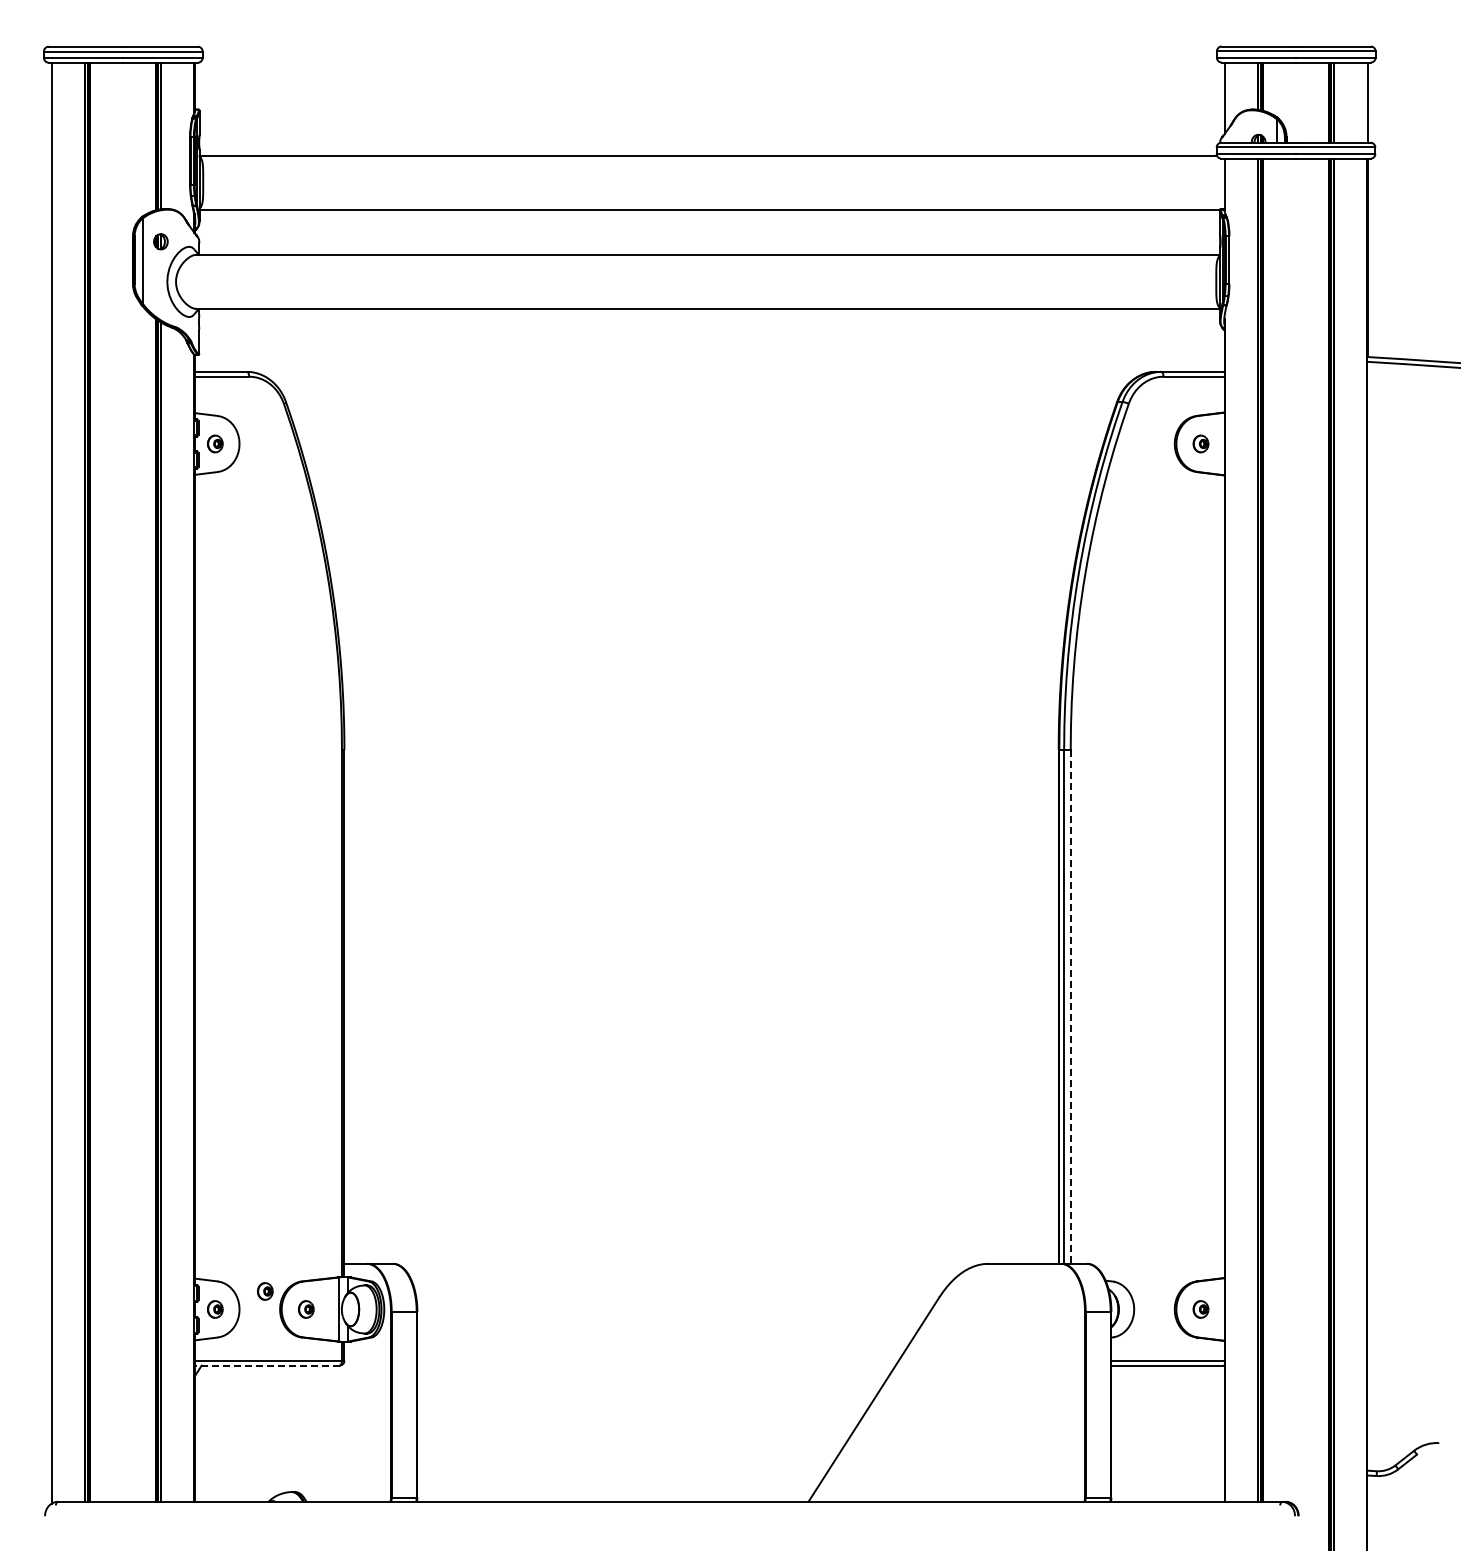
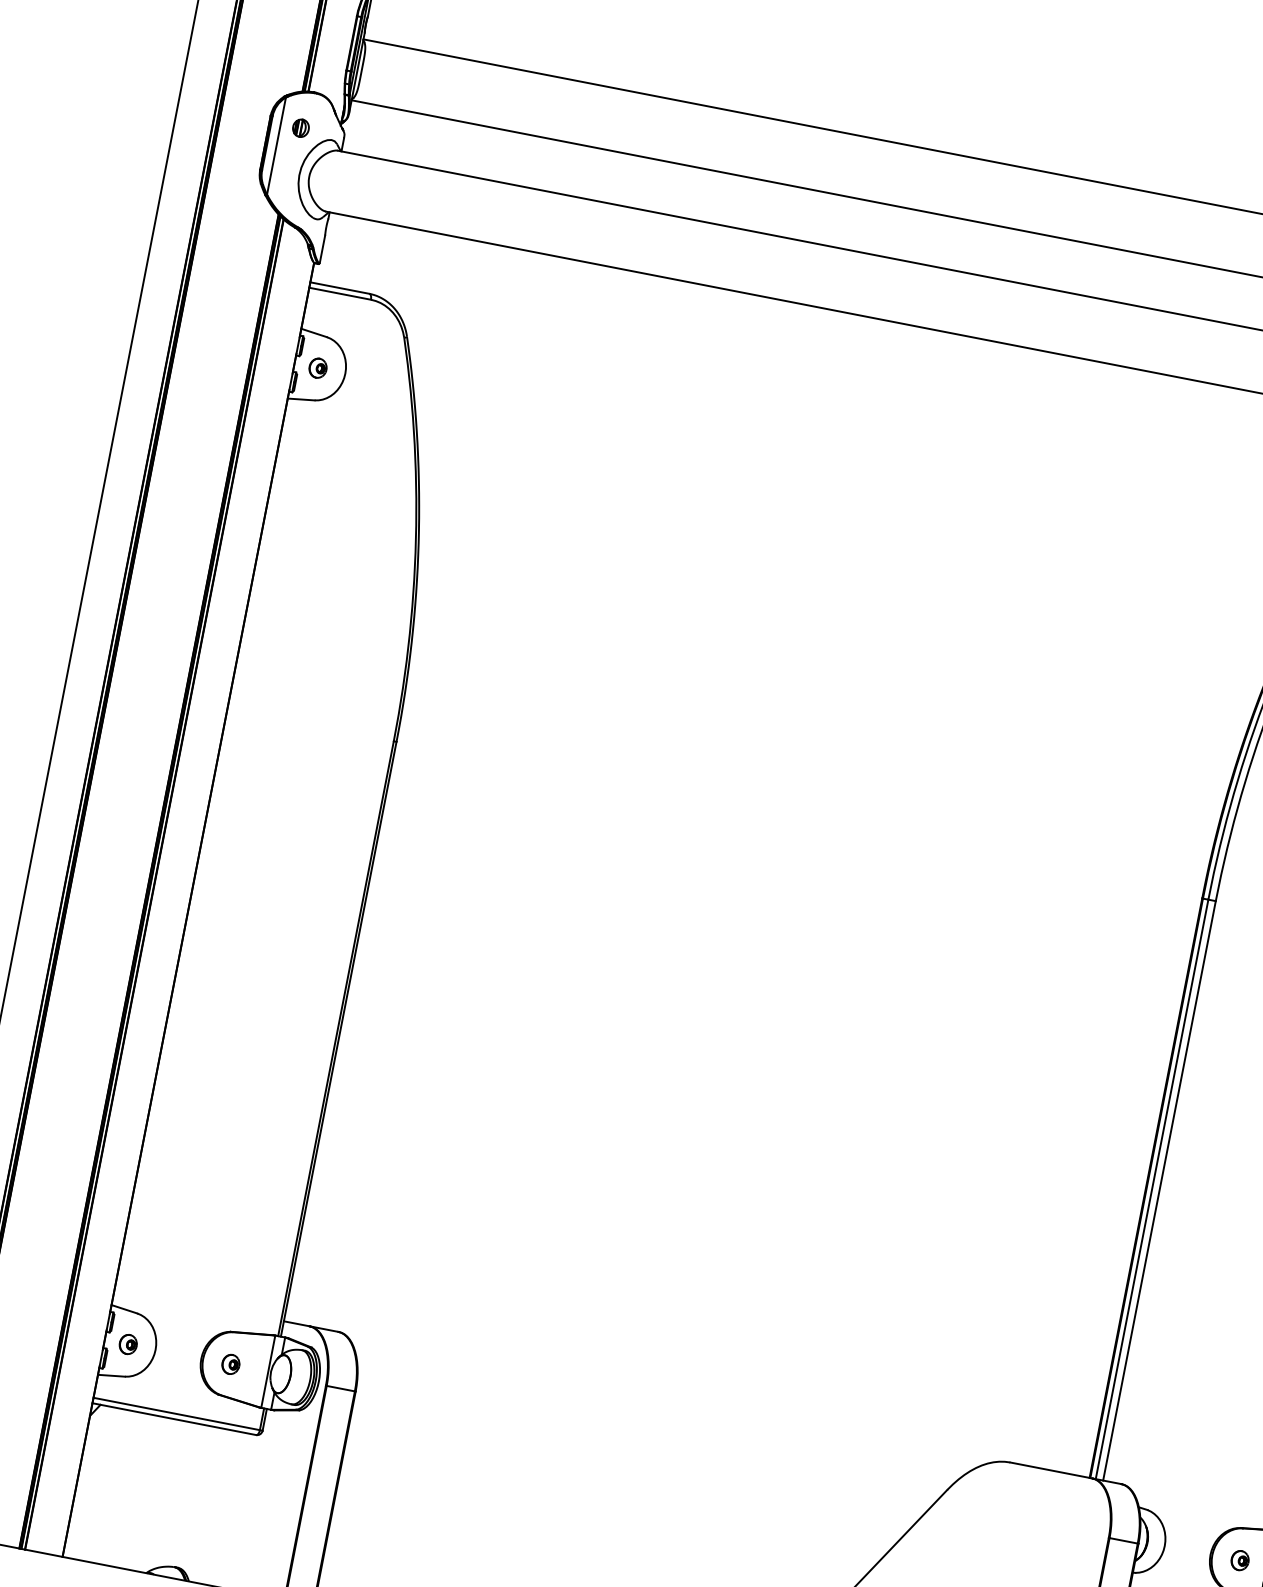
line: (1070, 1006) -> (1159, 1190), dashed -> solid
part: (265, 1291) -> (188, 1335), removed
line: (267, 1365) -> (174, 1419), dashed -> solid

